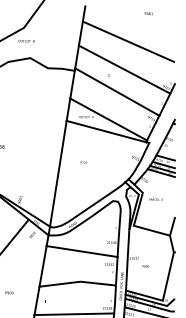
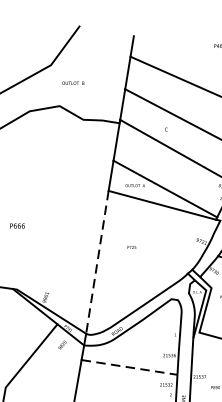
text: (26, 41) -> (73, 83), moved
line: (58, 173) -> (97, 261), solid -> dashed
line: (82, 251) -> (130, 367), solid -> dashed

